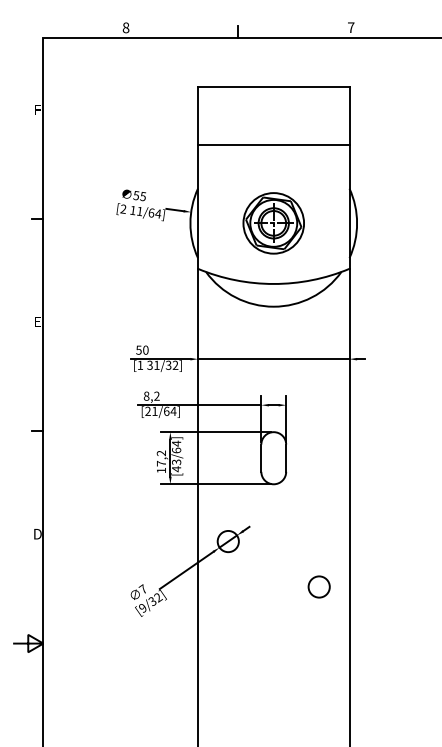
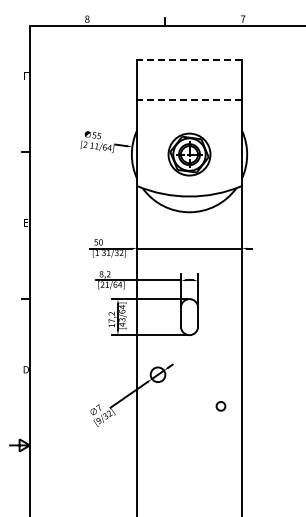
line: (273, 87) -> (189, 60), solid -> dashed
line: (273, 145) -> (189, 100), solid -> dashed
circle: (318, 587) -> (220, 406), size x0.6

